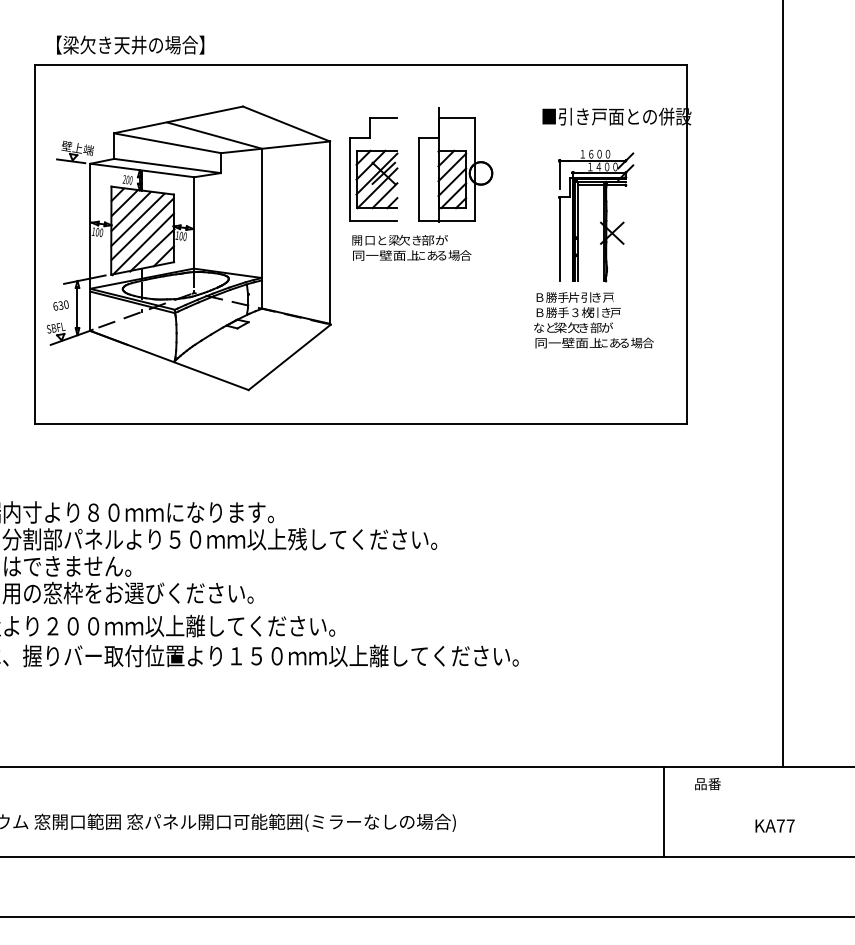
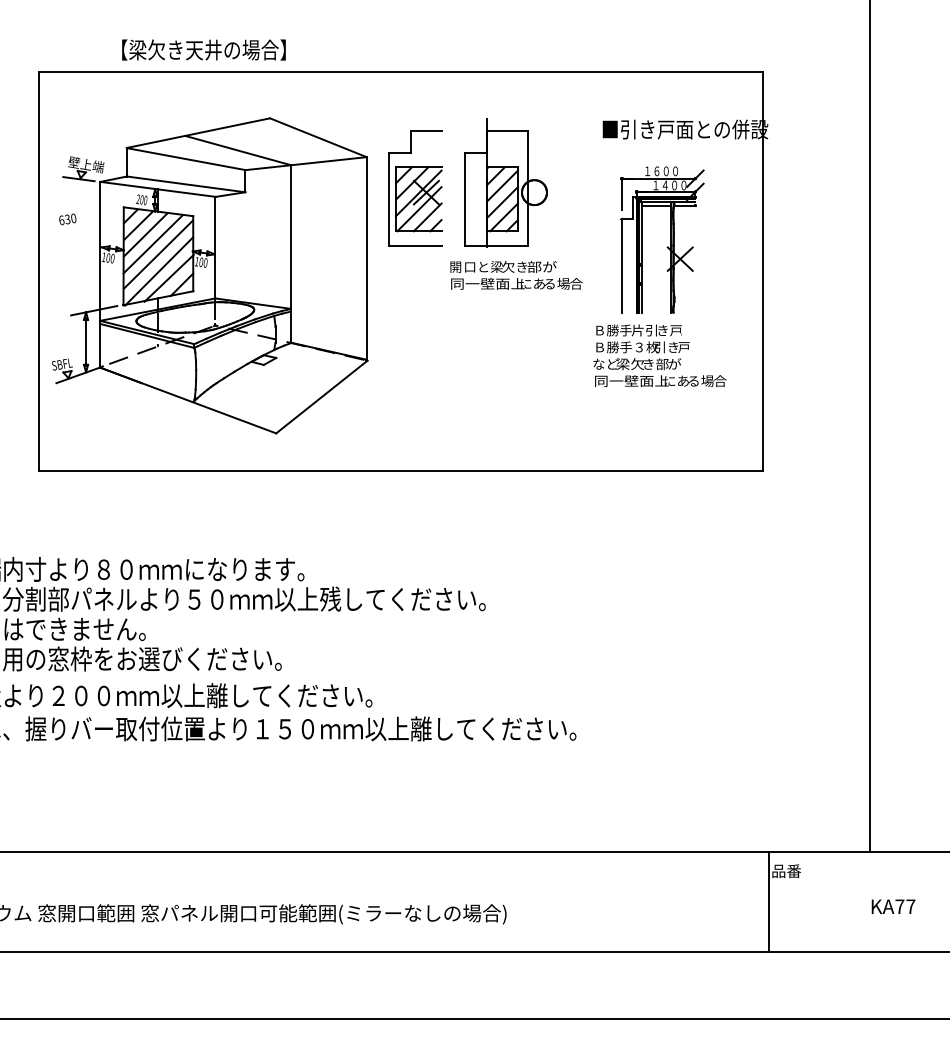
text: (130, 44) -> (203, 49), moved
text: (411, 247) -> (516, 274), moved
text: (60, 305) -> (67, 219), moved
line: (664, 811) -> (769, 901), moved
text: (774, 825) -> (892, 906), moved

